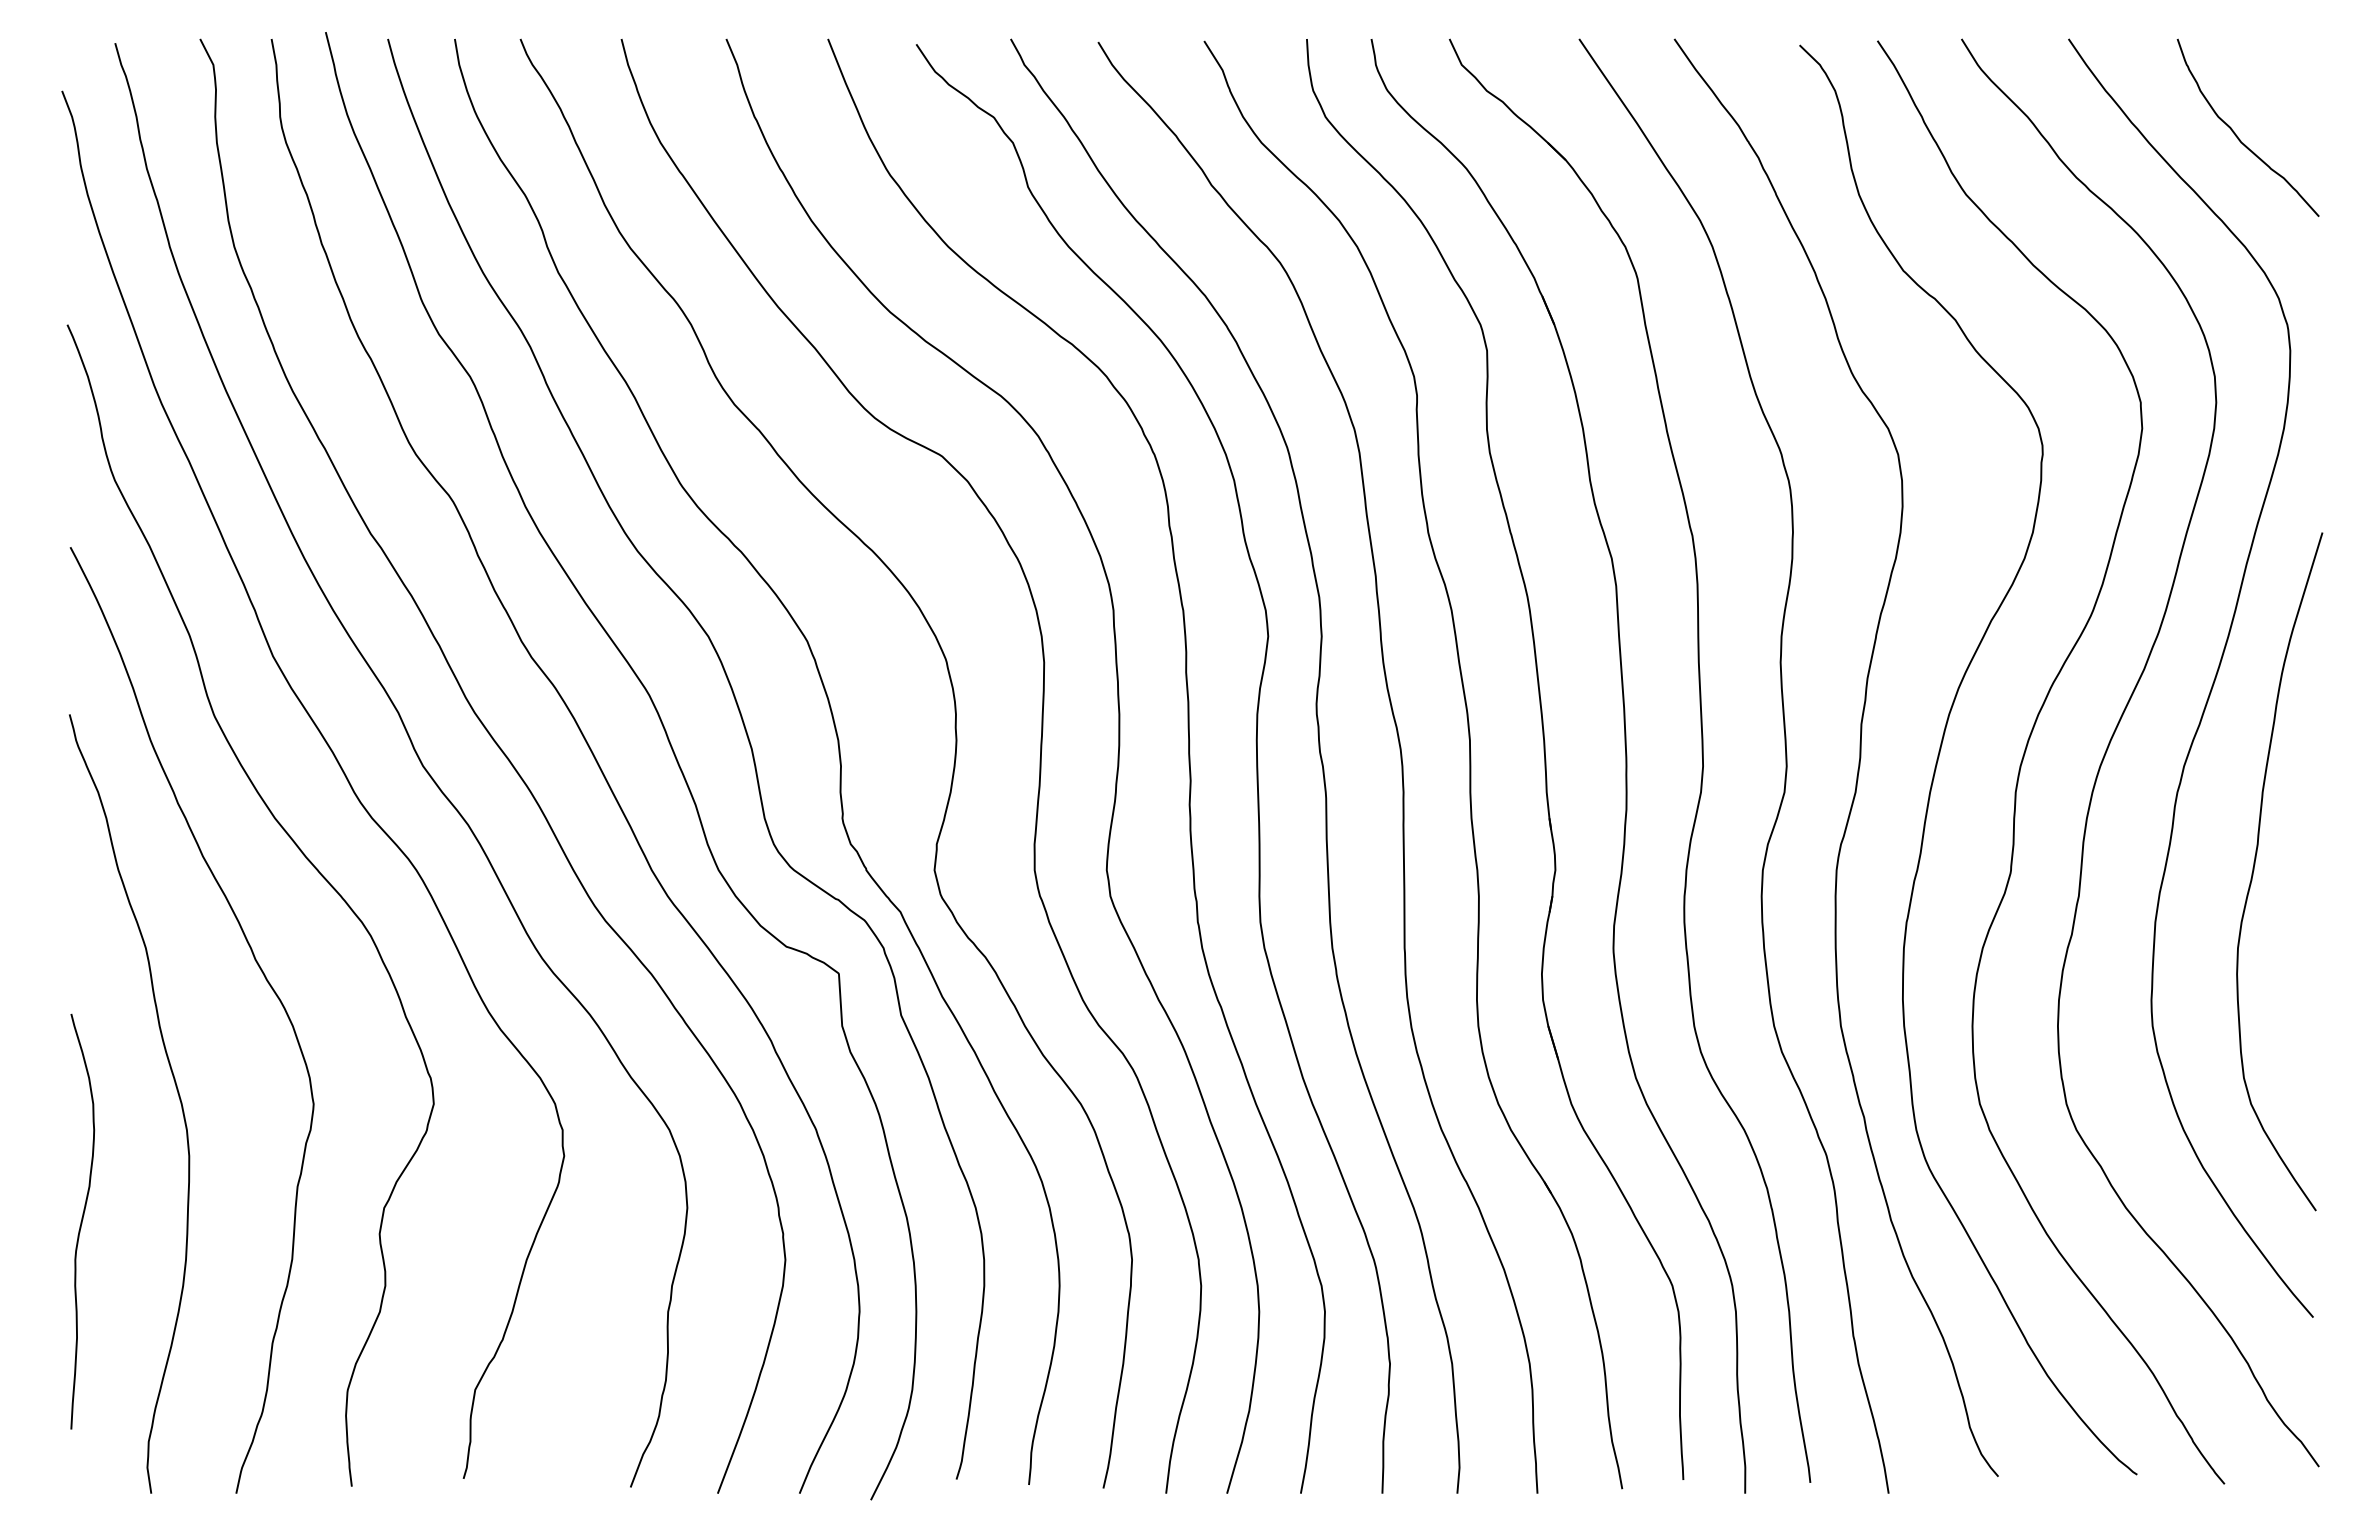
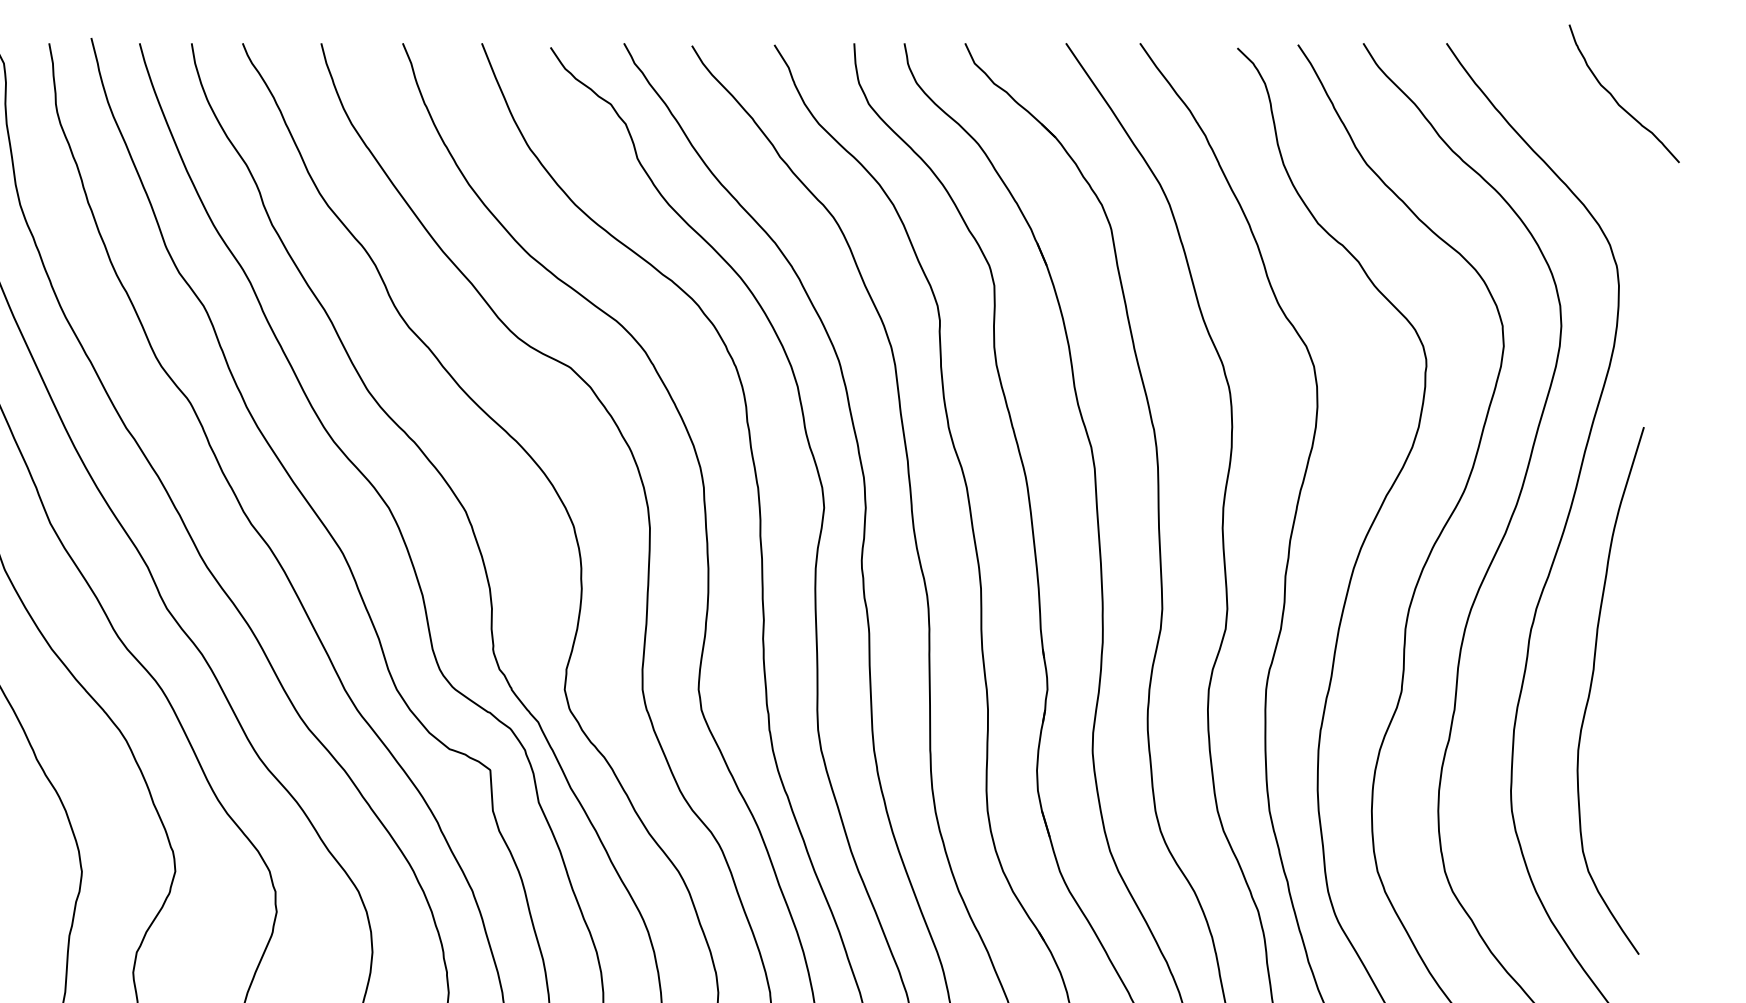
curve: (2237, 135) -> (1616, 99), moved

